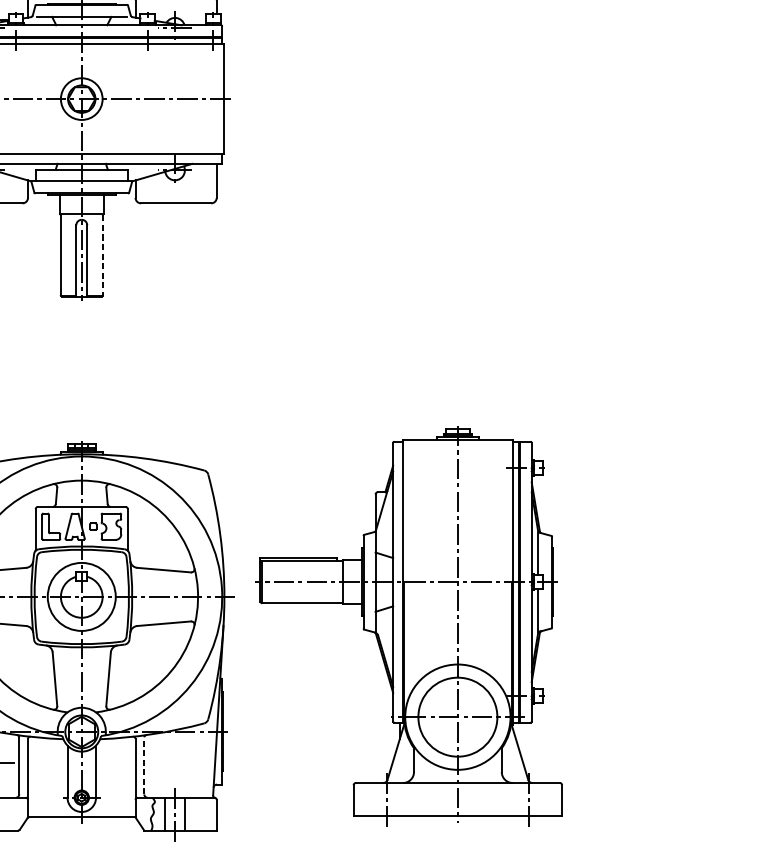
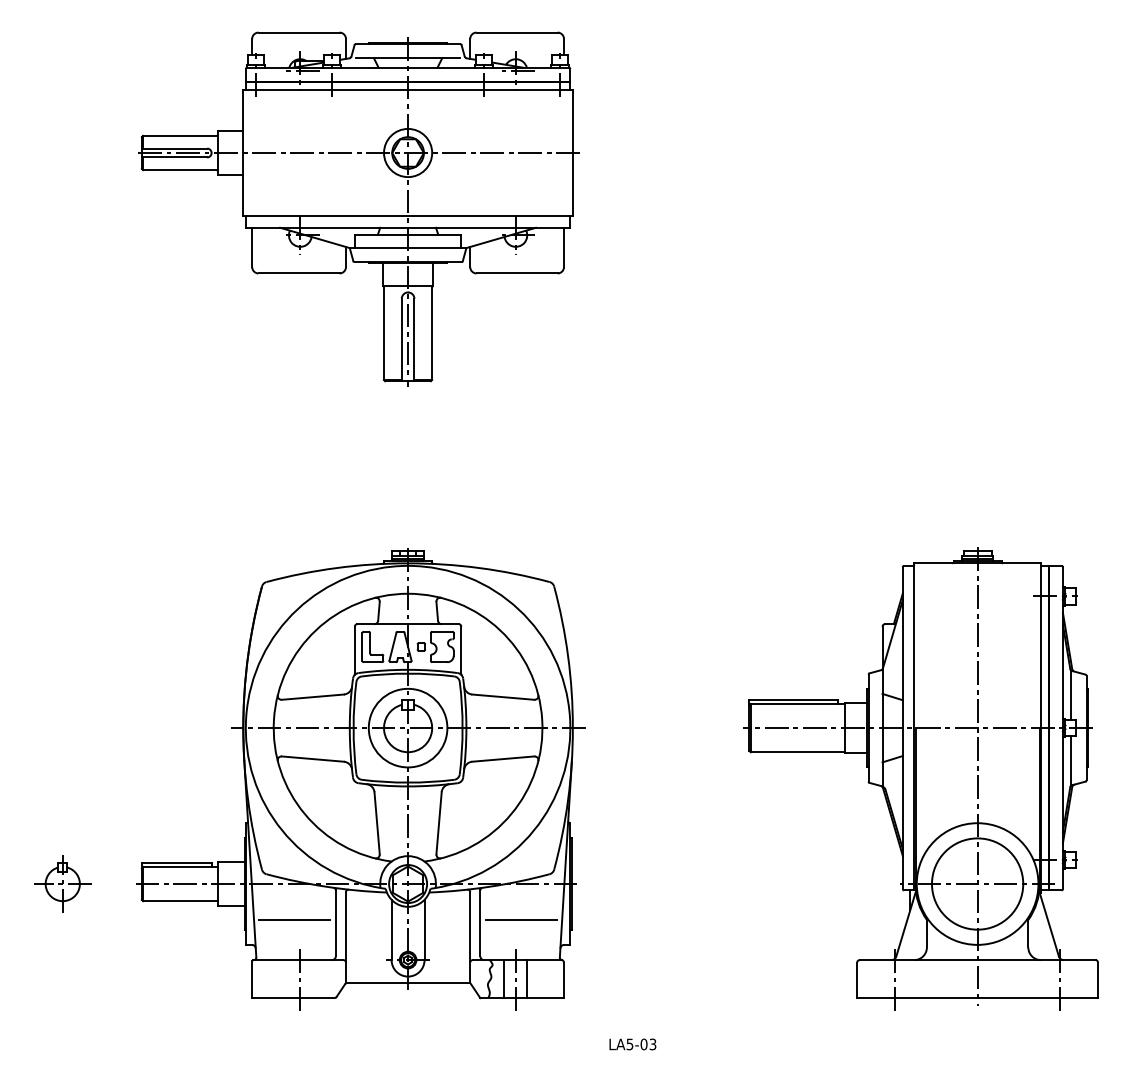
line: (102, 256) -> (432, 334), dashed -> solid
part: (408, 625) -> (920, 778), moved
line: (179, 762) -> (520, 919), added
line: (144, 766) -> (480, 923), dashed -> solid

